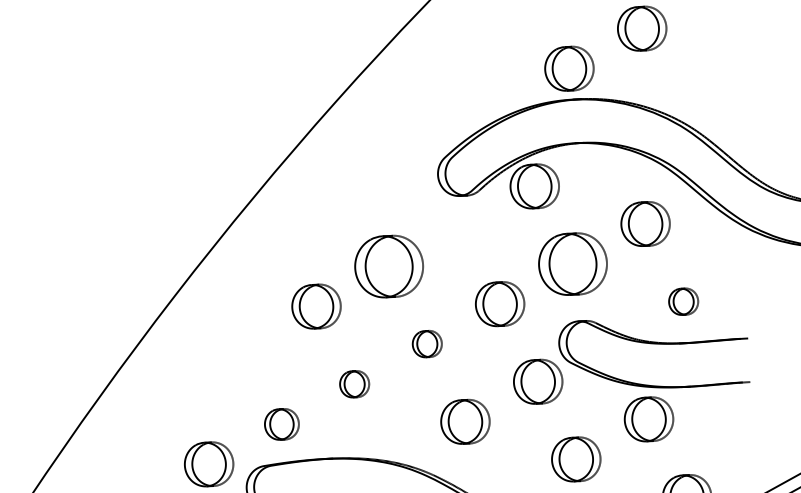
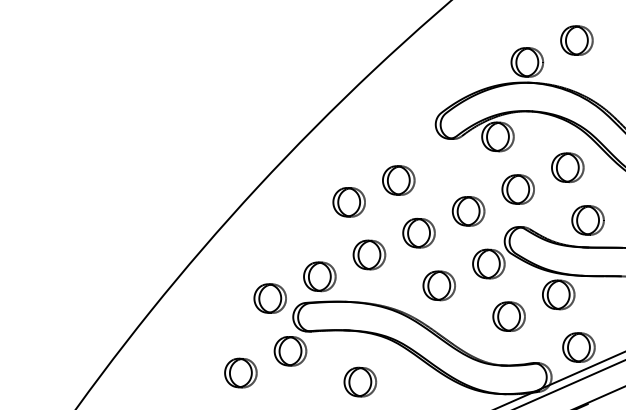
part: (571, 264) -> (517, 189), size x0.71
part: (388, 266) -> (398, 180), size x0.71
part: (682, 301) -> (587, 220), size x1.67
part: (426, 343) -> (418, 232), size x1.67
part: (354, 383) -> (369, 254), size x1.67
part: (281, 423) -> (319, 276), size x1.43

